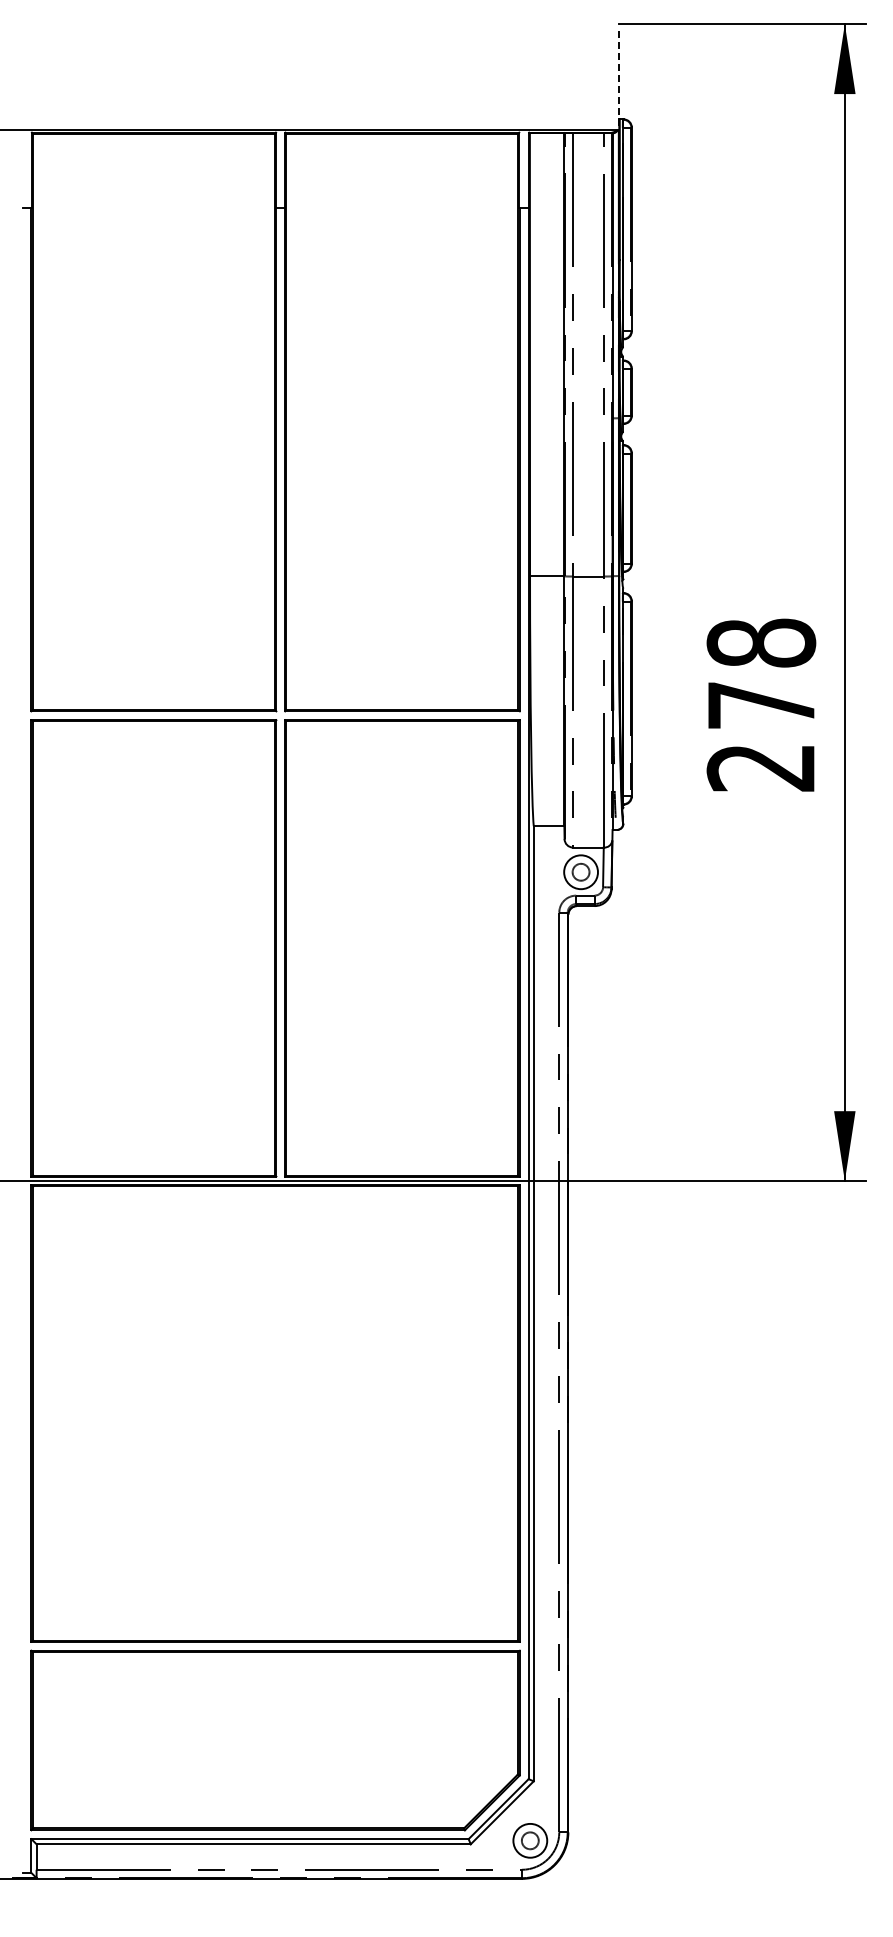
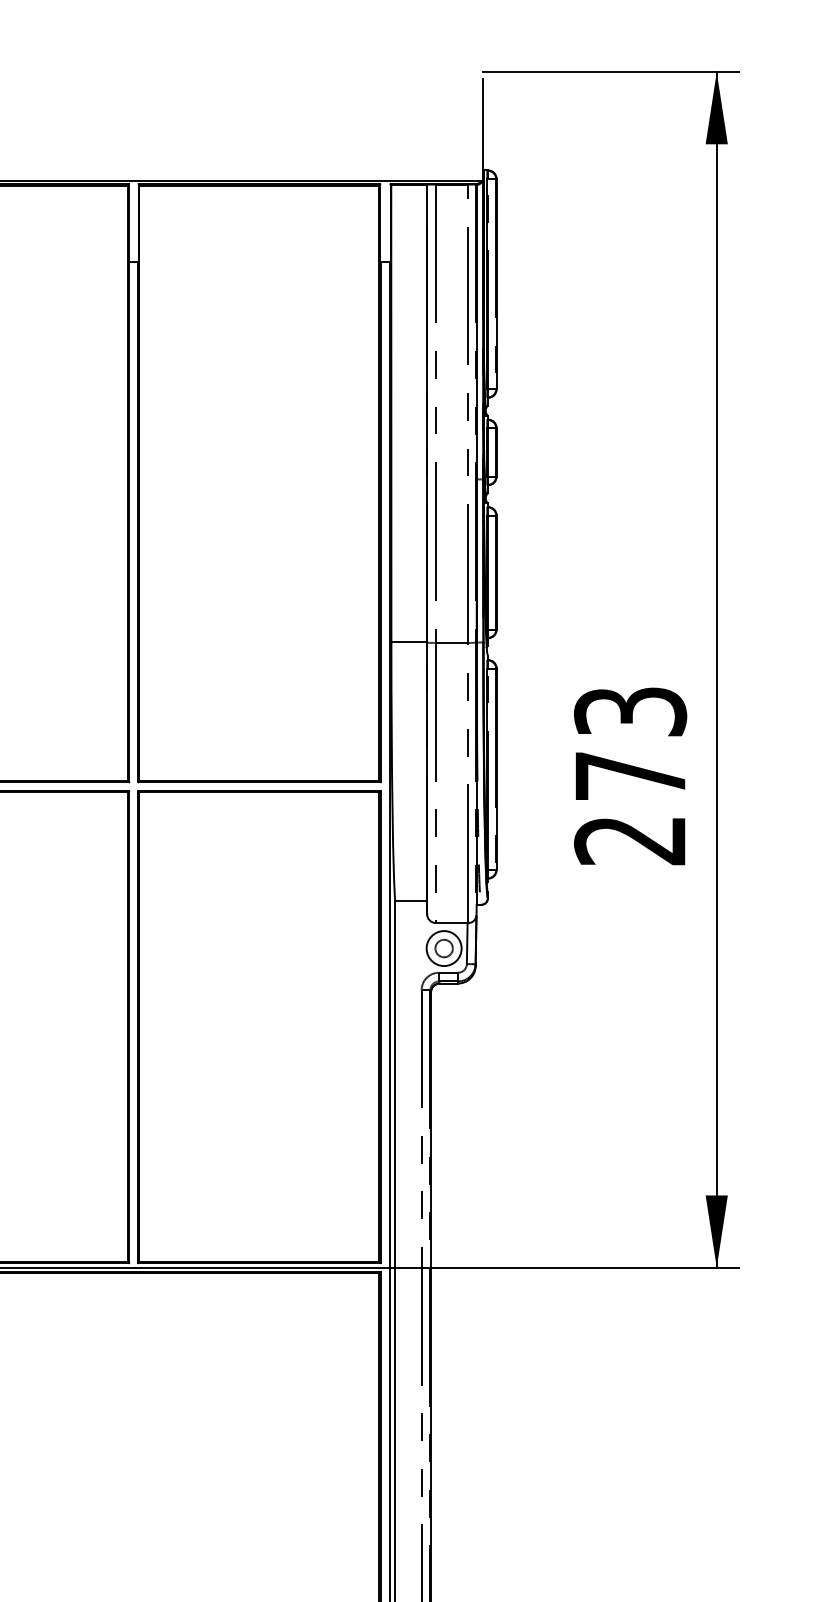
line: (619, 80) -> (483, 130), dashed -> solid
text: (761, 642) -> (630, 711), 278 -> 273

